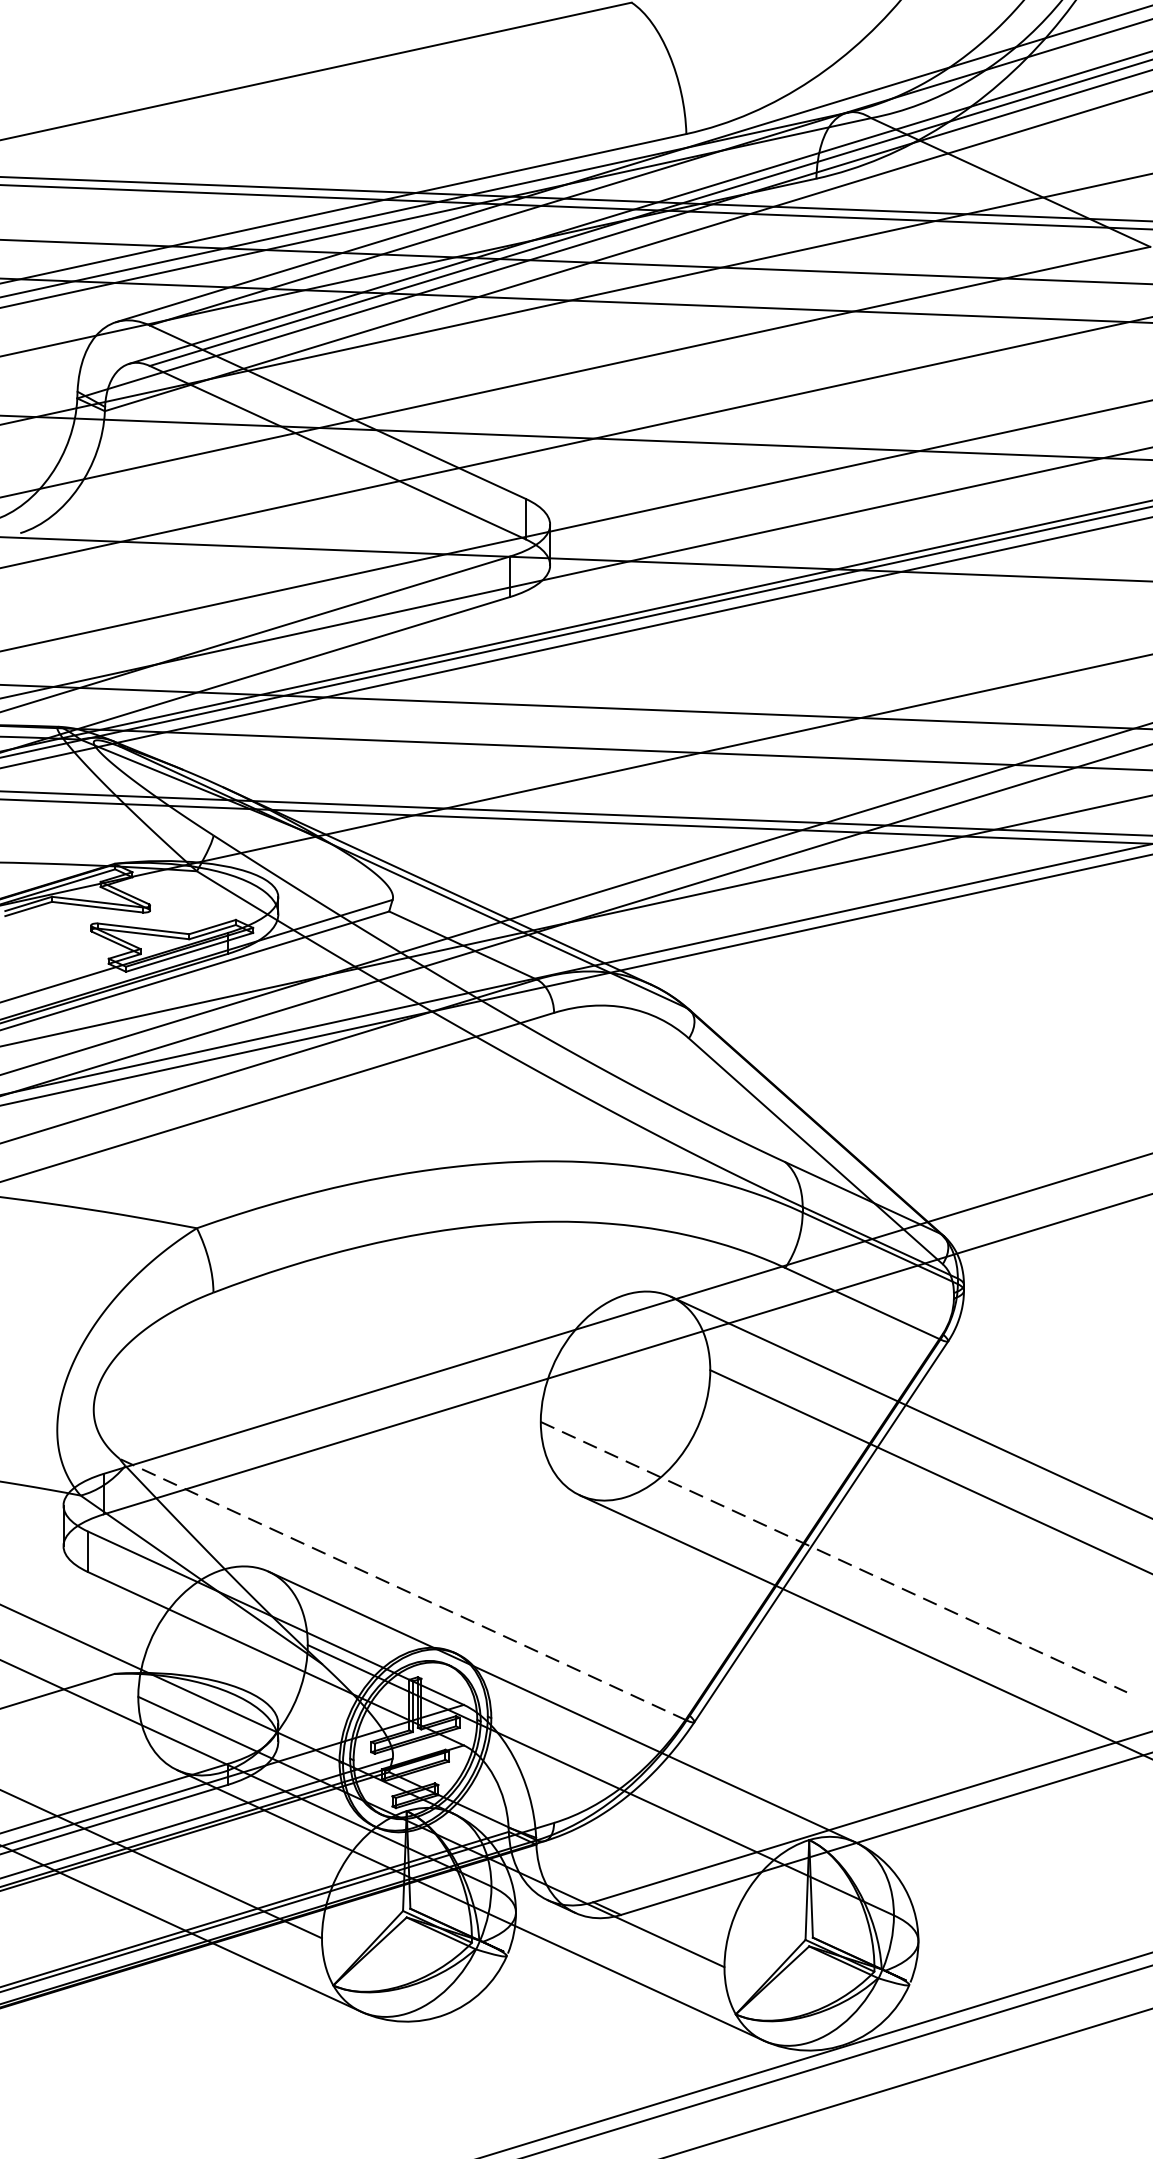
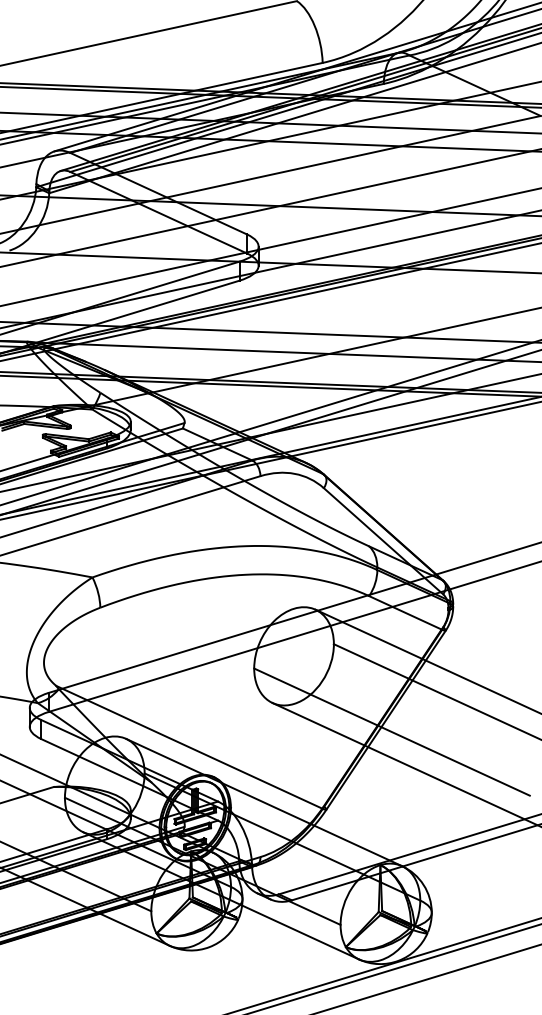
line: (834, 1558) -> (392, 732), dashed -> solid
line: (403, 1589) -> (189, 747), dashed -> solid

